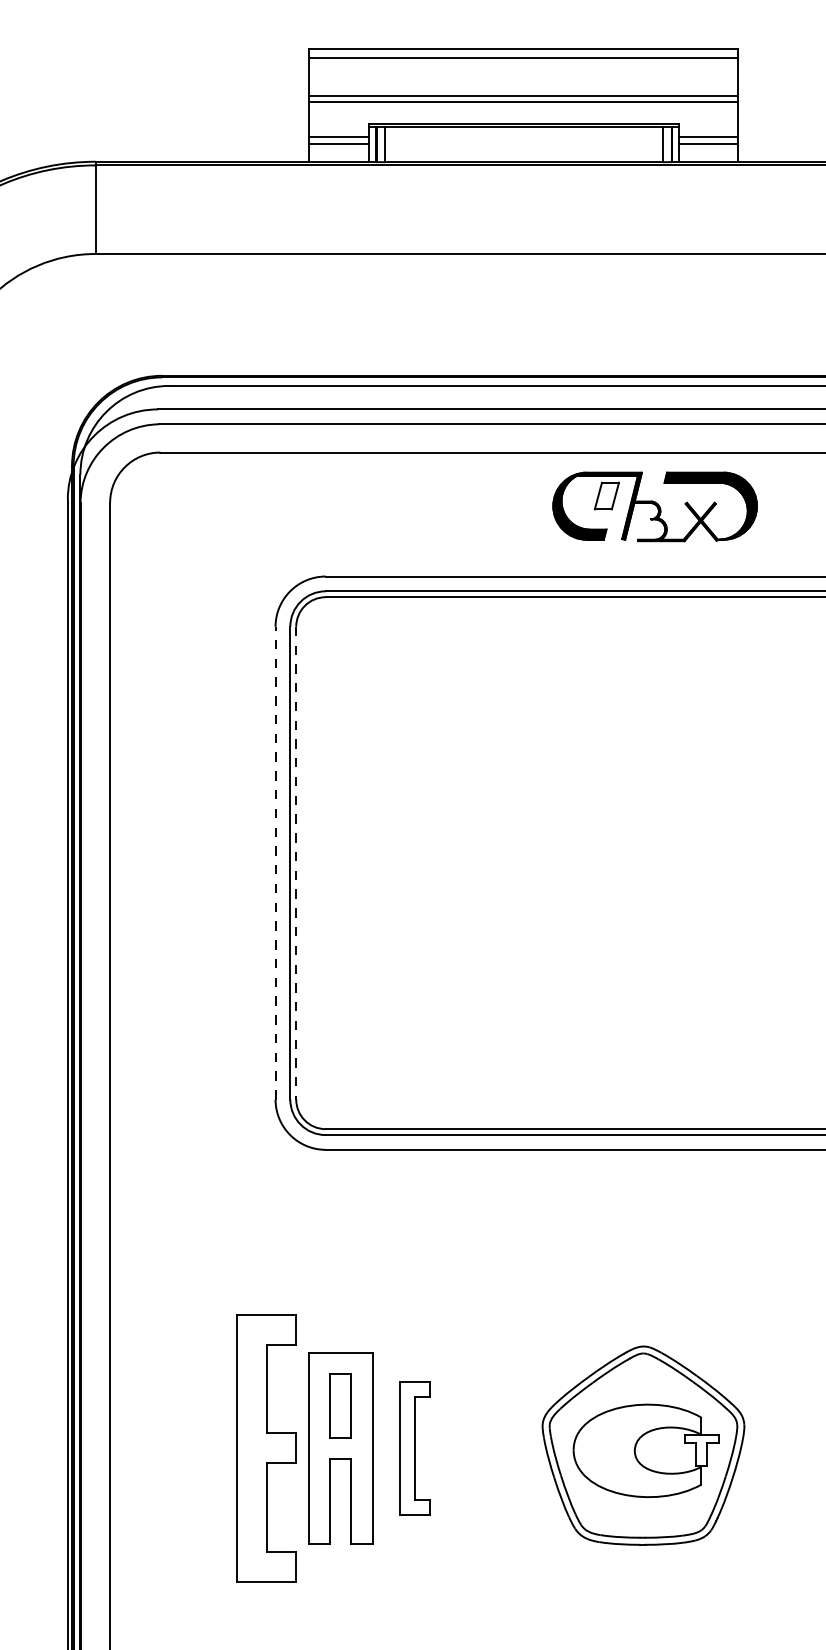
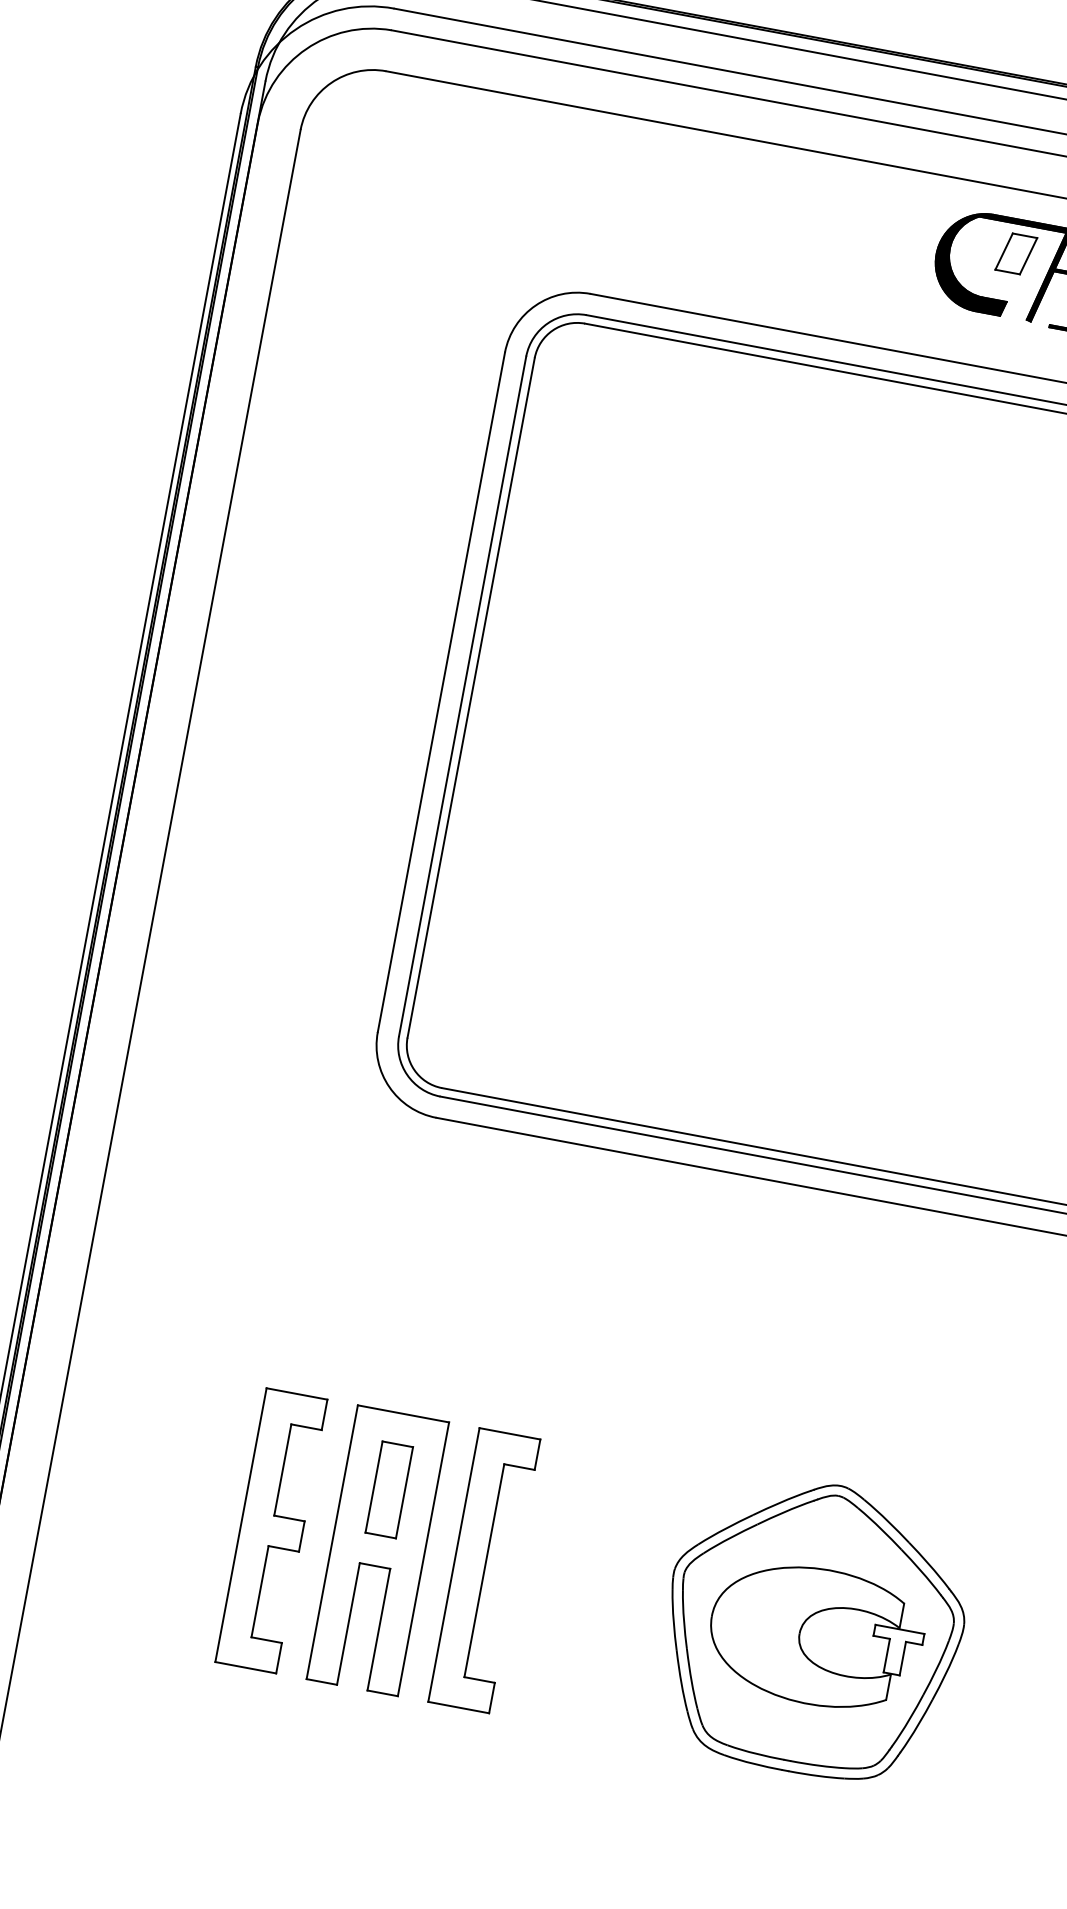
line: (275, 862) -> (441, 691), dashed -> solid
line: (296, 863) -> (471, 698), dashed -> solid
part: (266, 1448) -> (270, 1531), size x0.71
part: (414, 1448) -> (483, 1570), size x1.43

